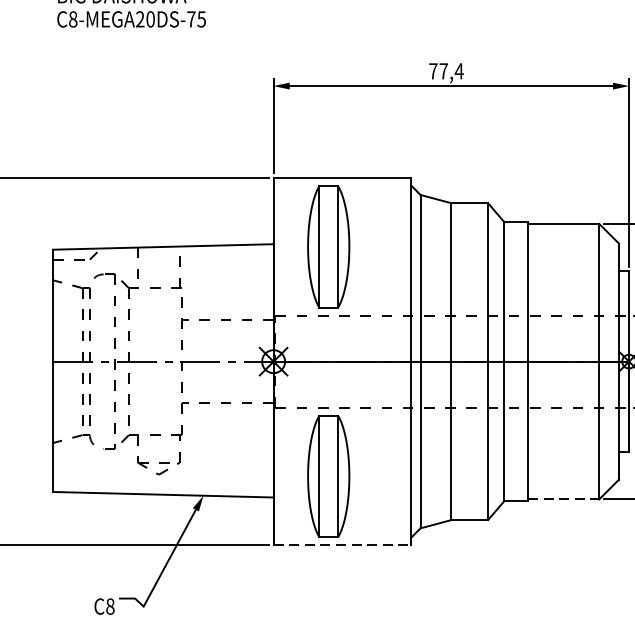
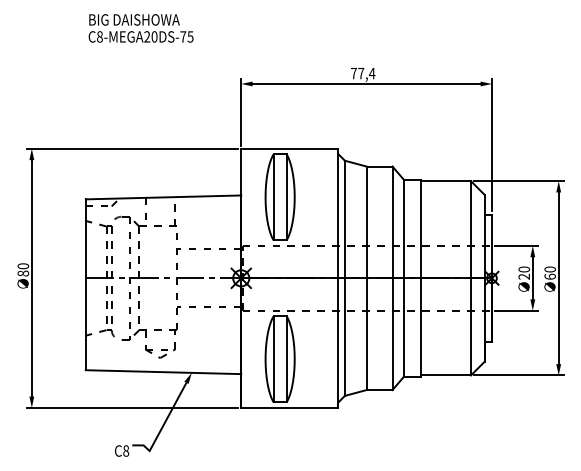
line: (564, 499) -> (446, 375), dashed -> solid
line: (341, 544) -> (289, 407), dashed -> solid

